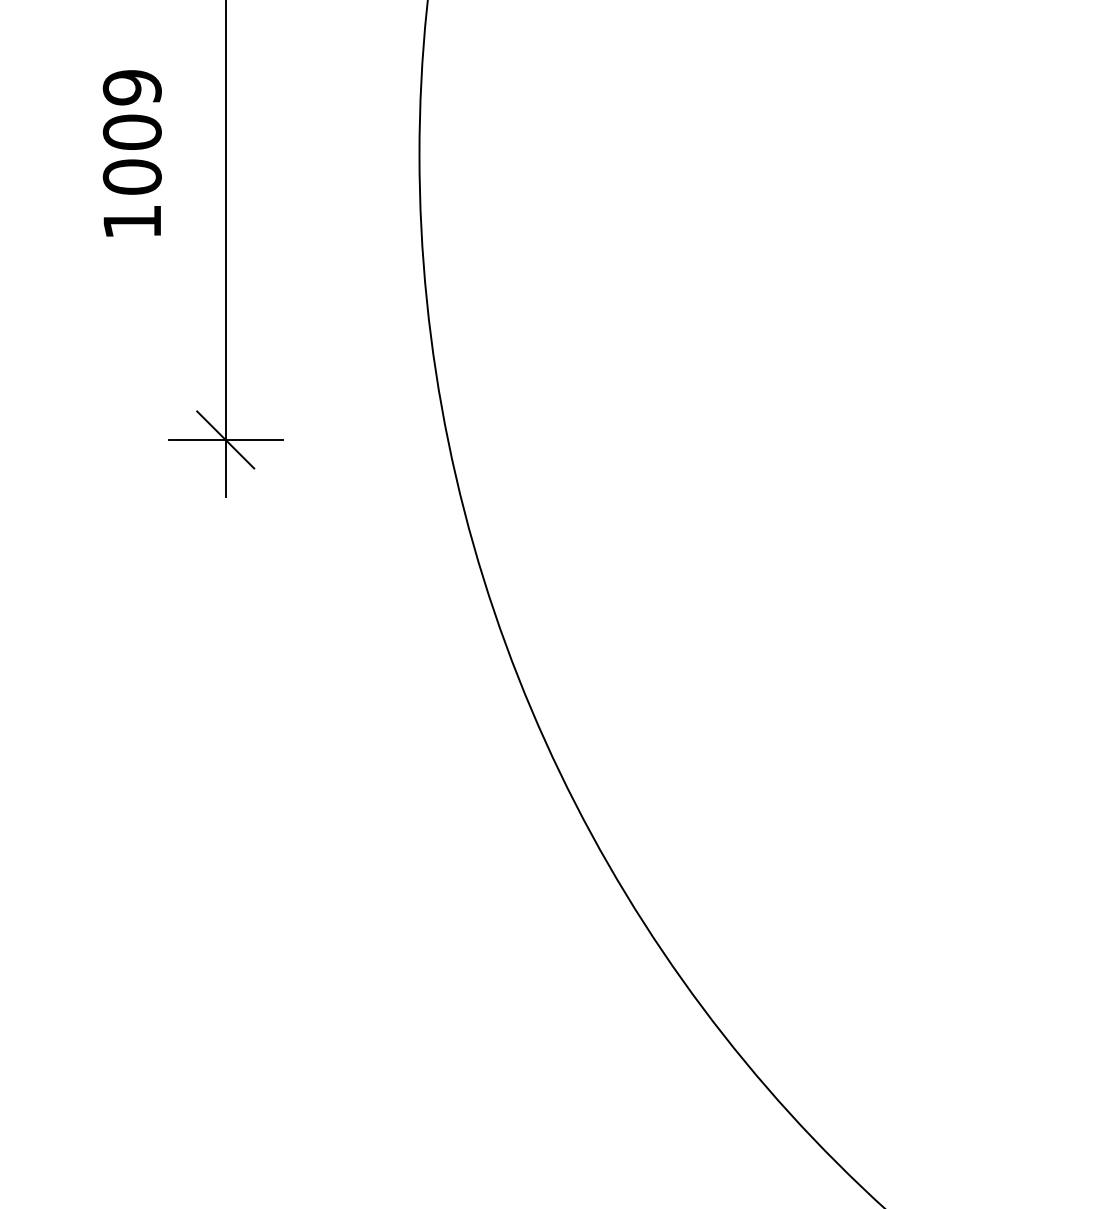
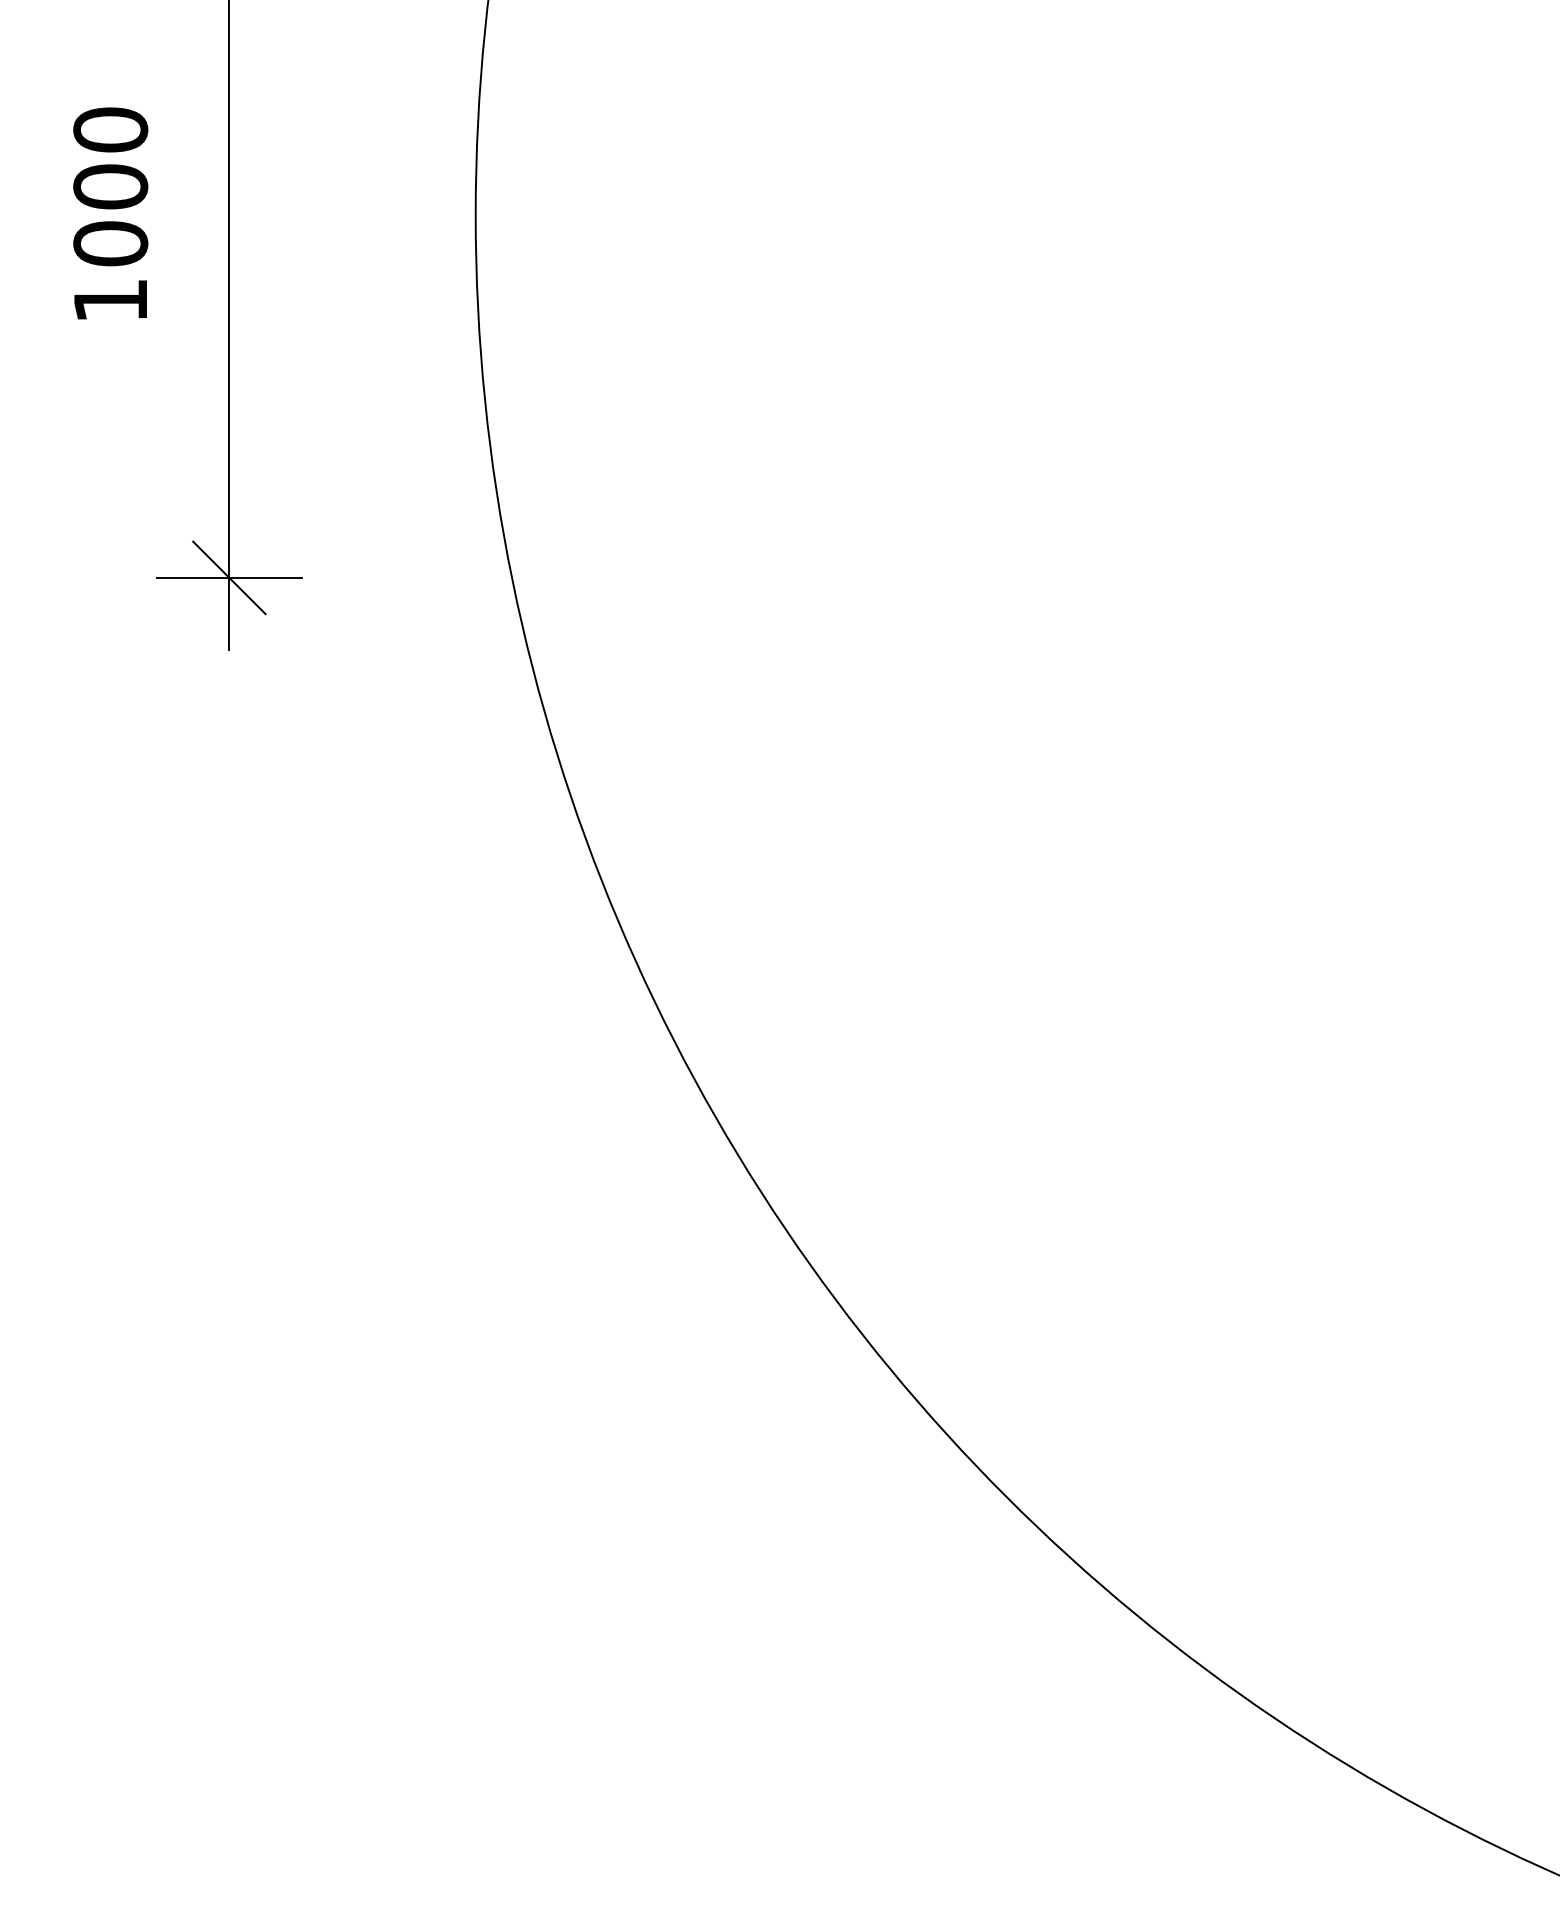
text: (132, 87) -> (110, 129), 1009 -> 1000

